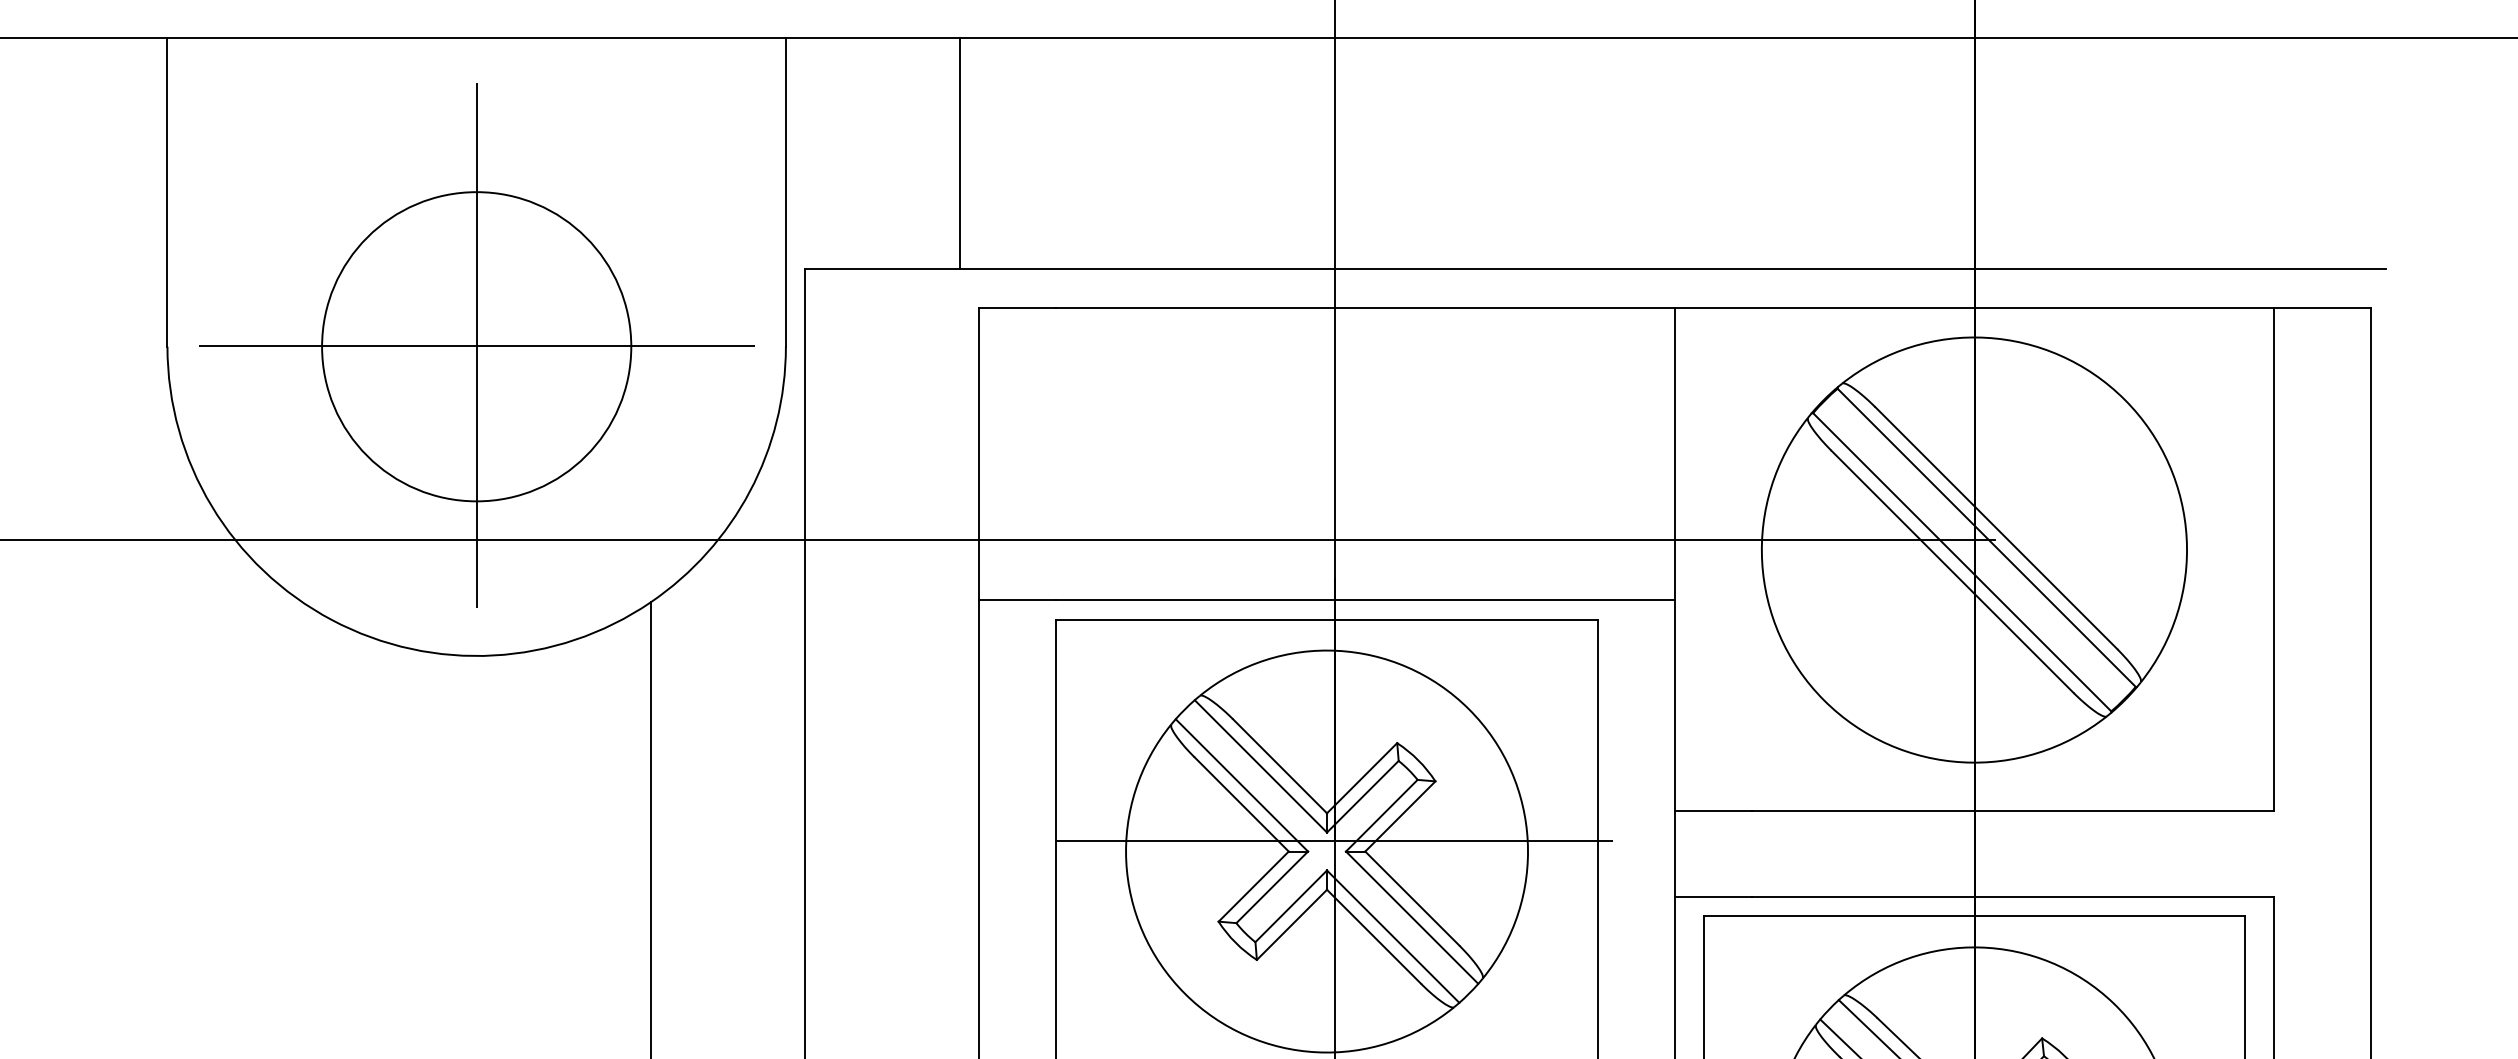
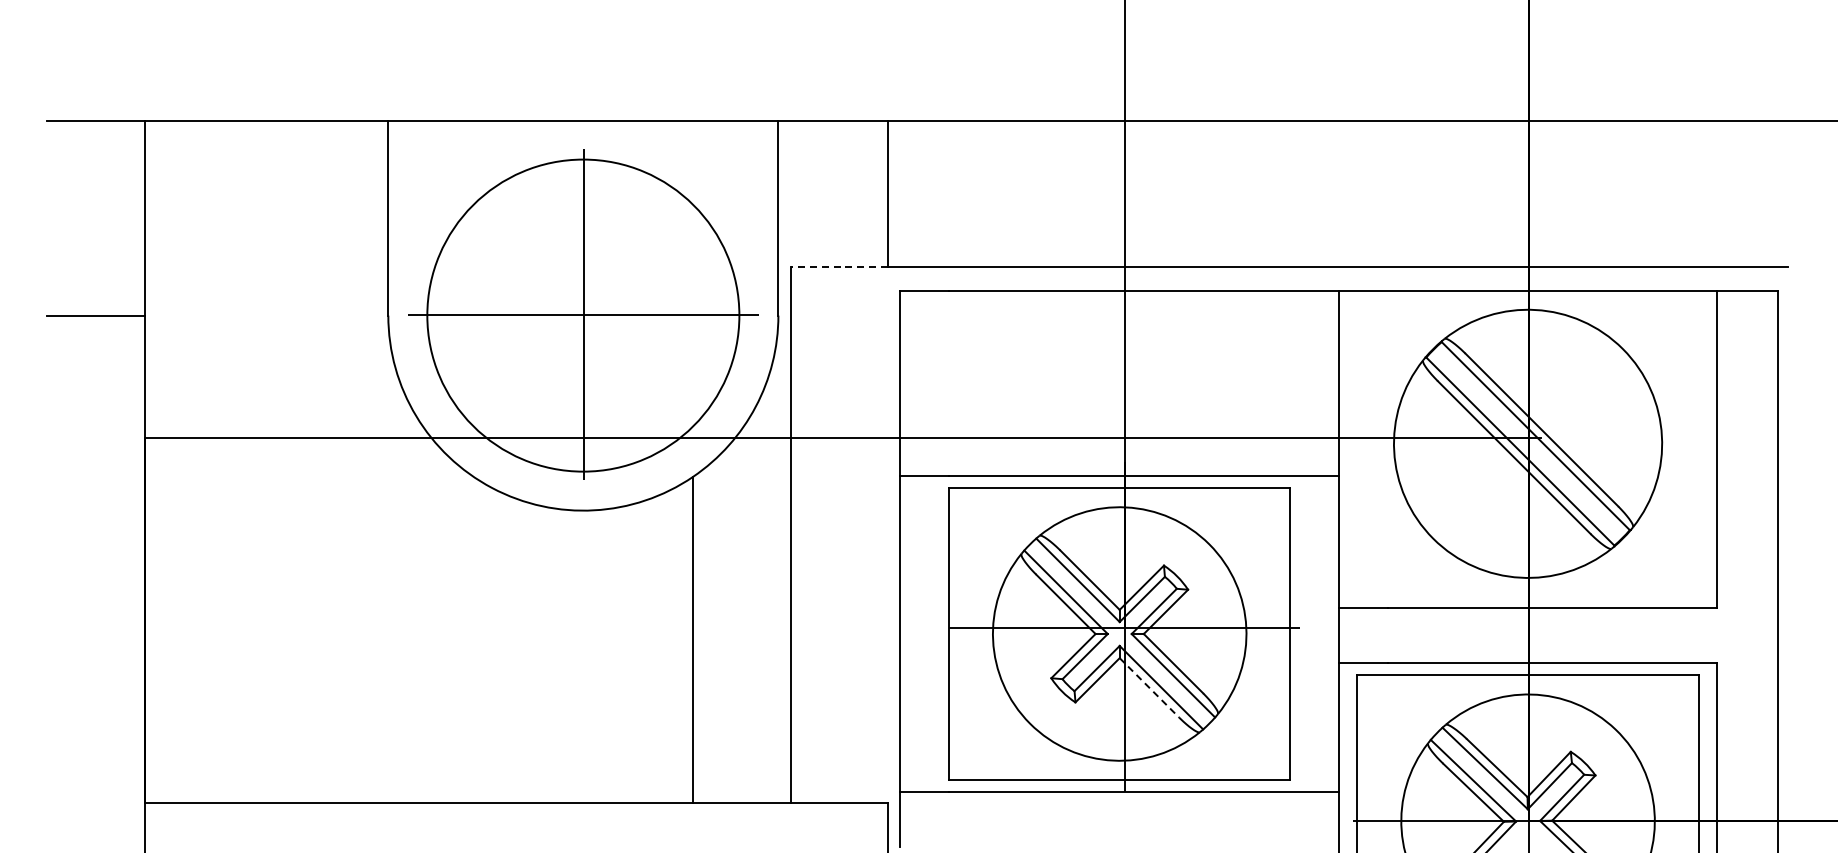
line: (882, 268) -> (839, 266), solid -> dashed
circle: (475, 346) -> (582, 315), size x1.6
line: (1374, 936) -> (1149, 687), solid -> dashed

